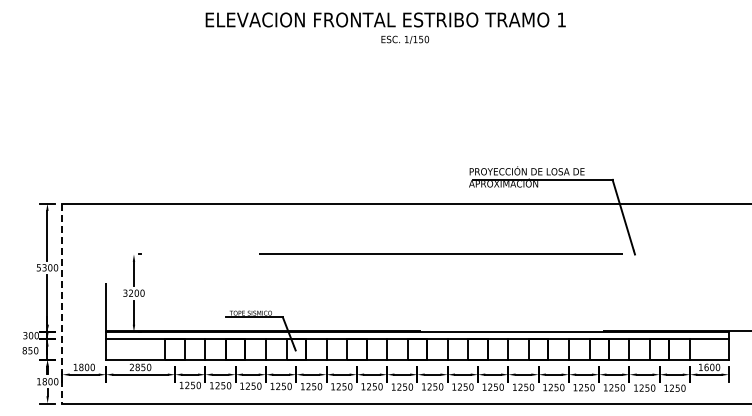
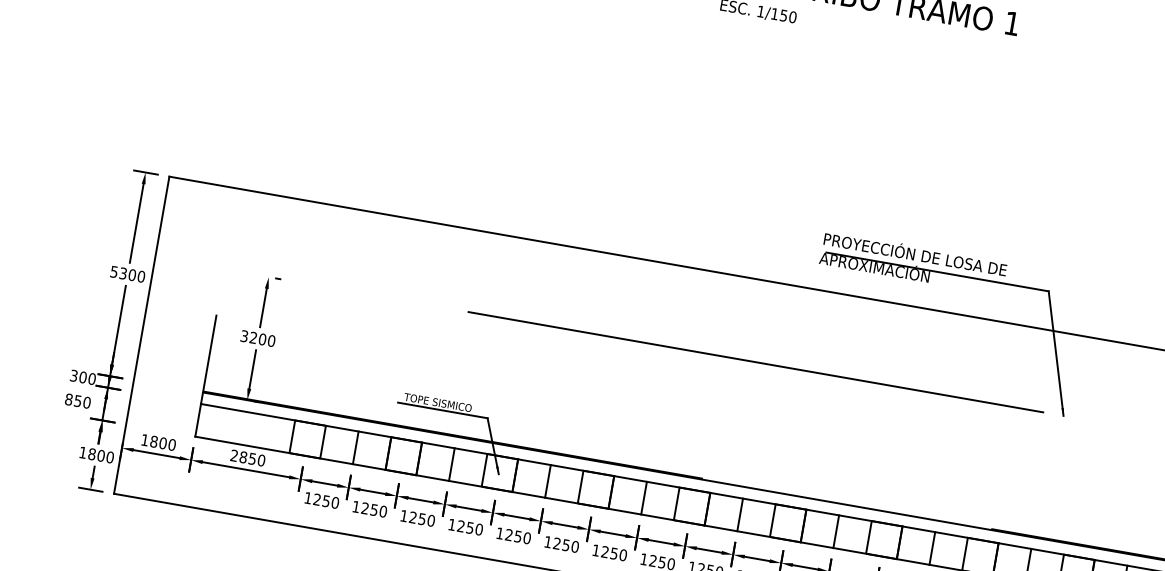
line: (62, 303) -> (141, 335), dashed -> solid

